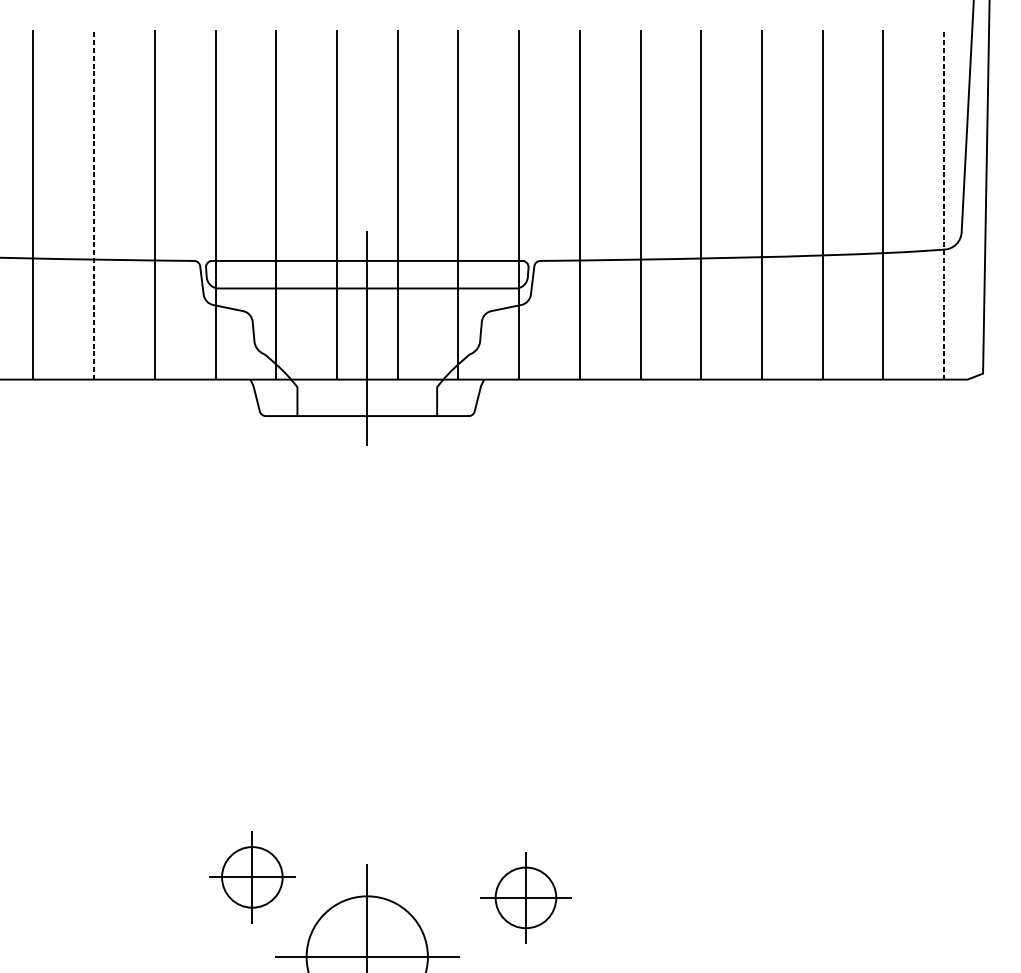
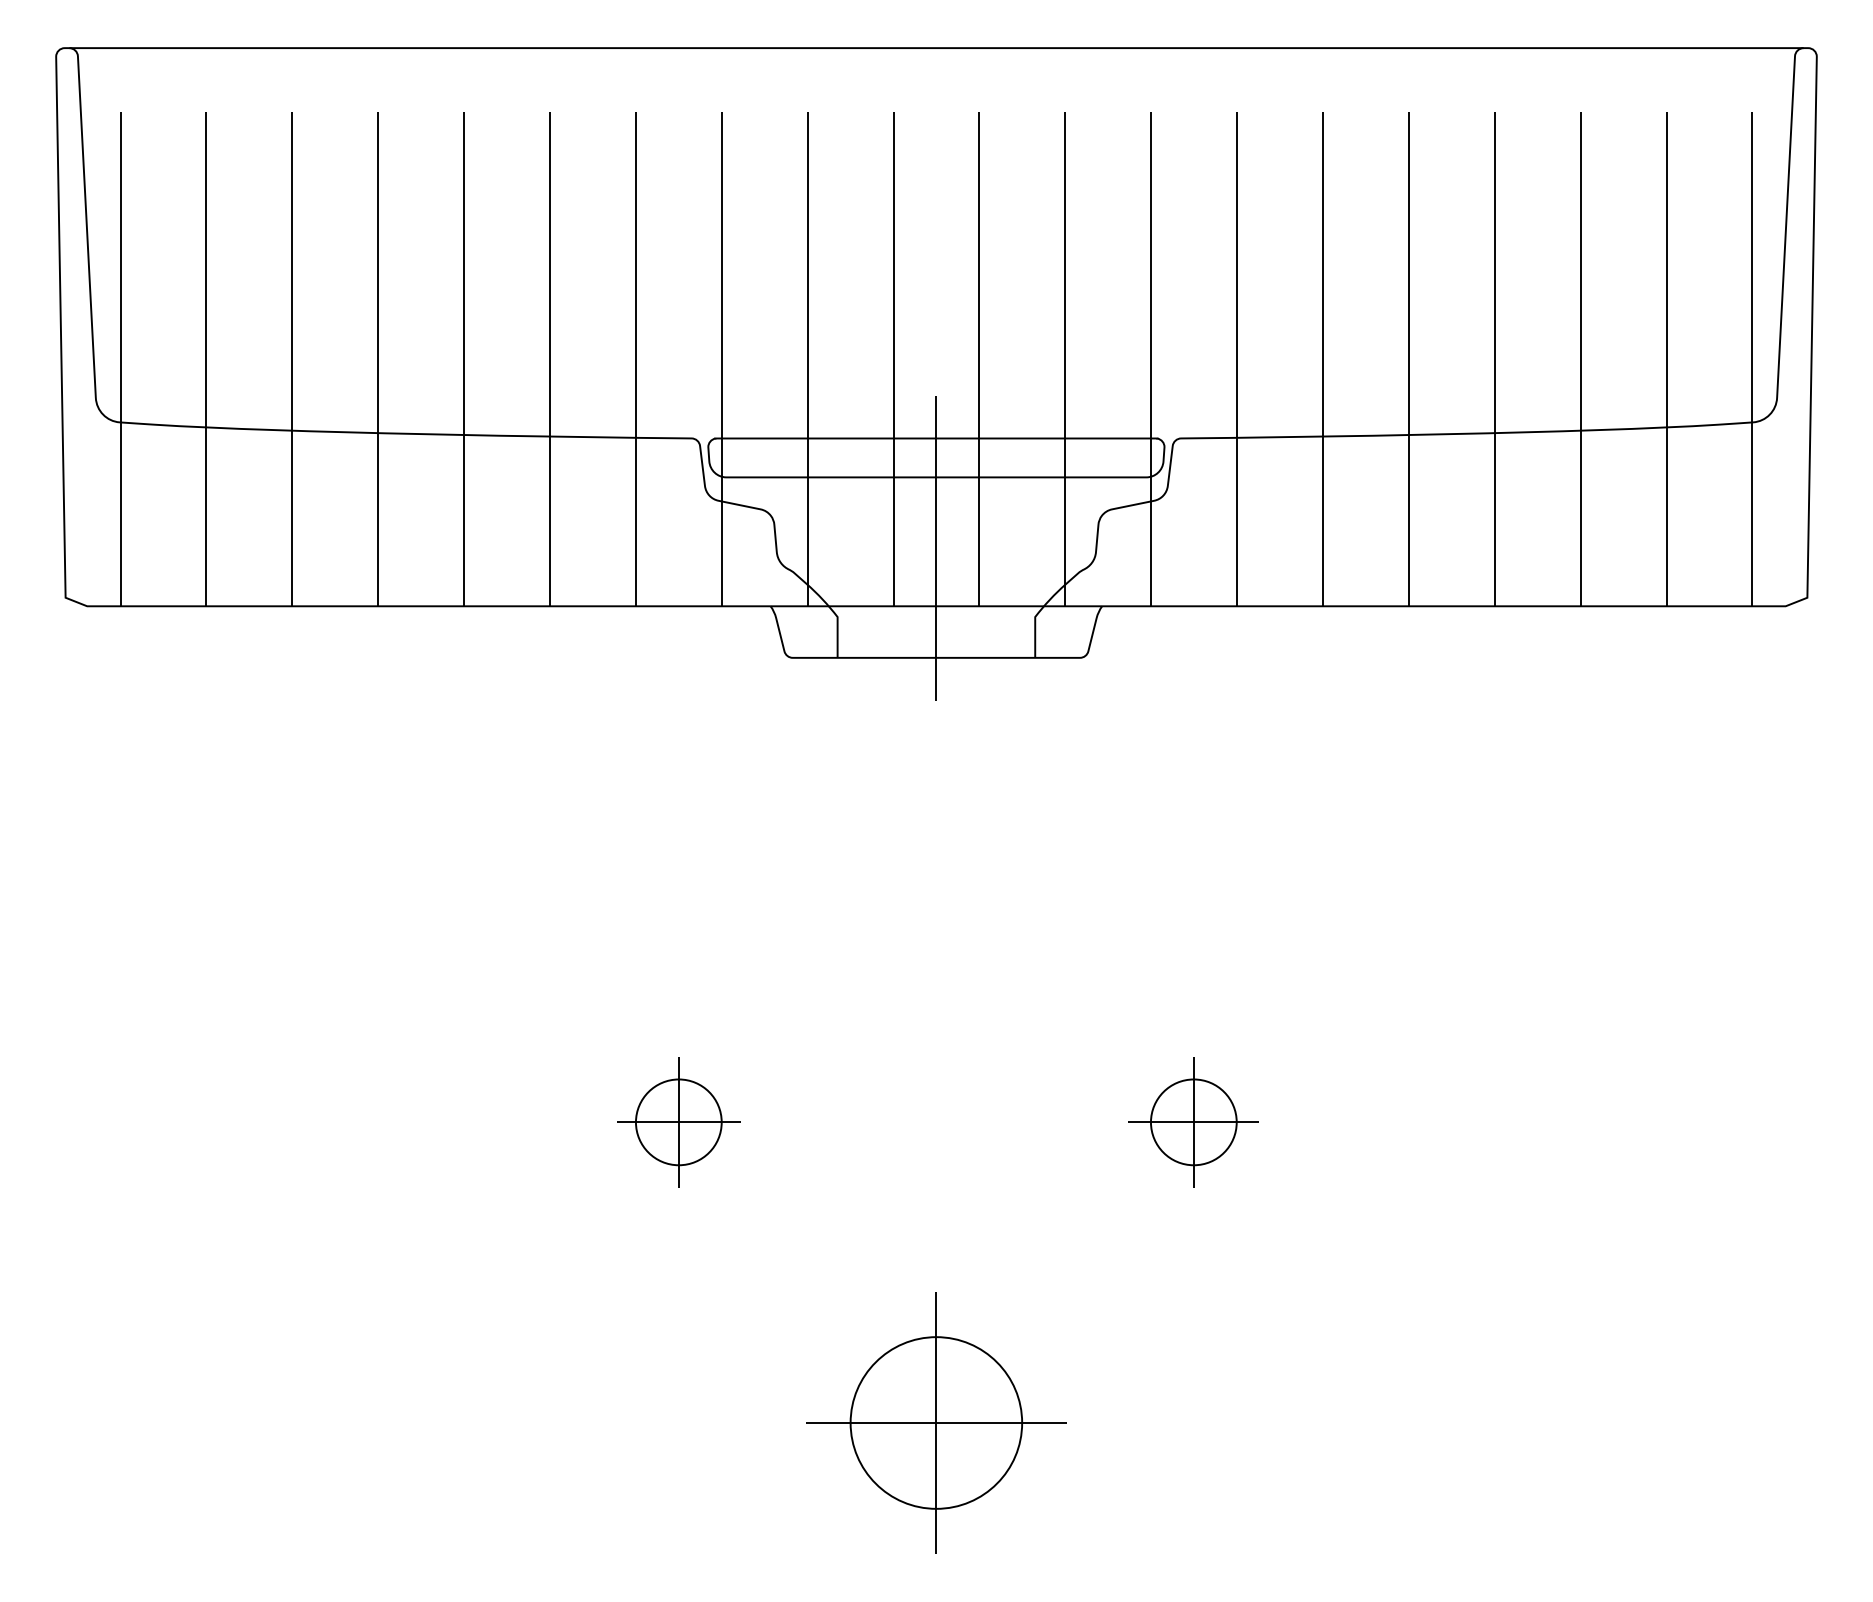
line: (93, 205) -> (549, 359), dashed -> solid
line: (944, 205) -> (1752, 359), dashed -> solid
part: (252, 877) -> (678, 1122), moved
part: (525, 897) -> (1193, 1122), moved

